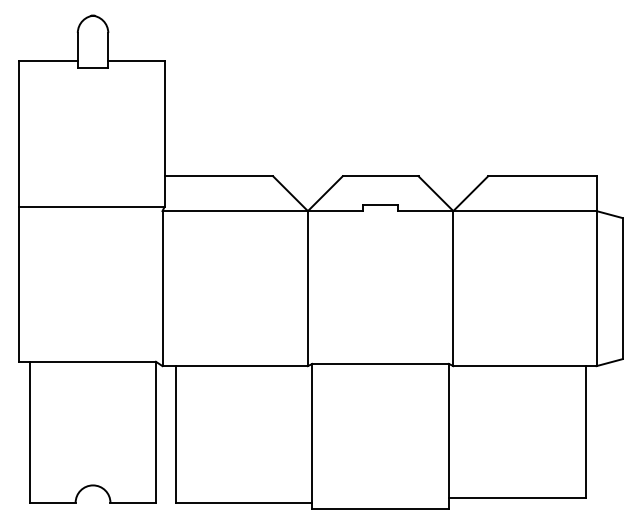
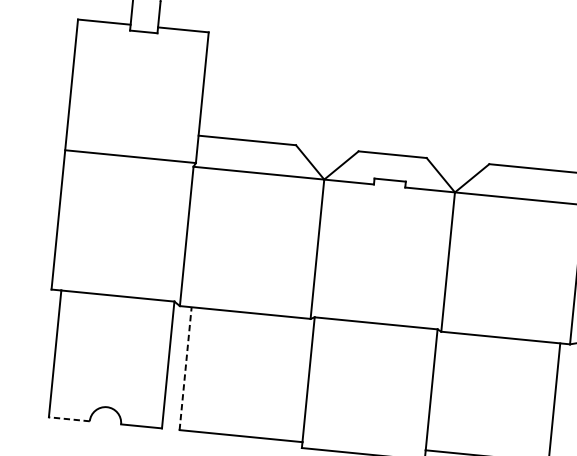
line: (175, 433) -> (185, 367), solid -> dashed
line: (52, 502) -> (69, 418), solid -> dashed

